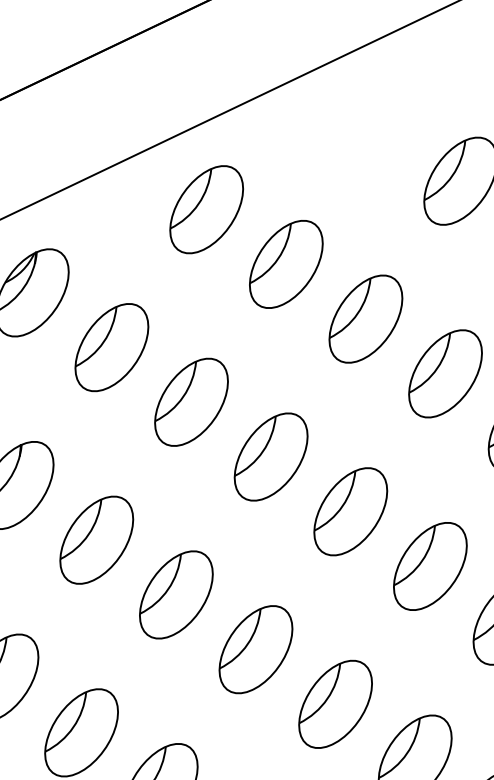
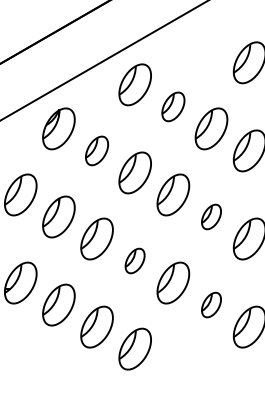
part: (286, 263) -> (173, 106), size x0.7
part: (110, 346) -> (96, 150), size x0.7
part: (350, 510) -> (211, 216), size x0.6
part: (174, 593) -> (134, 260), size x0.6
part: (335, 703) -> (211, 304), size x0.6

